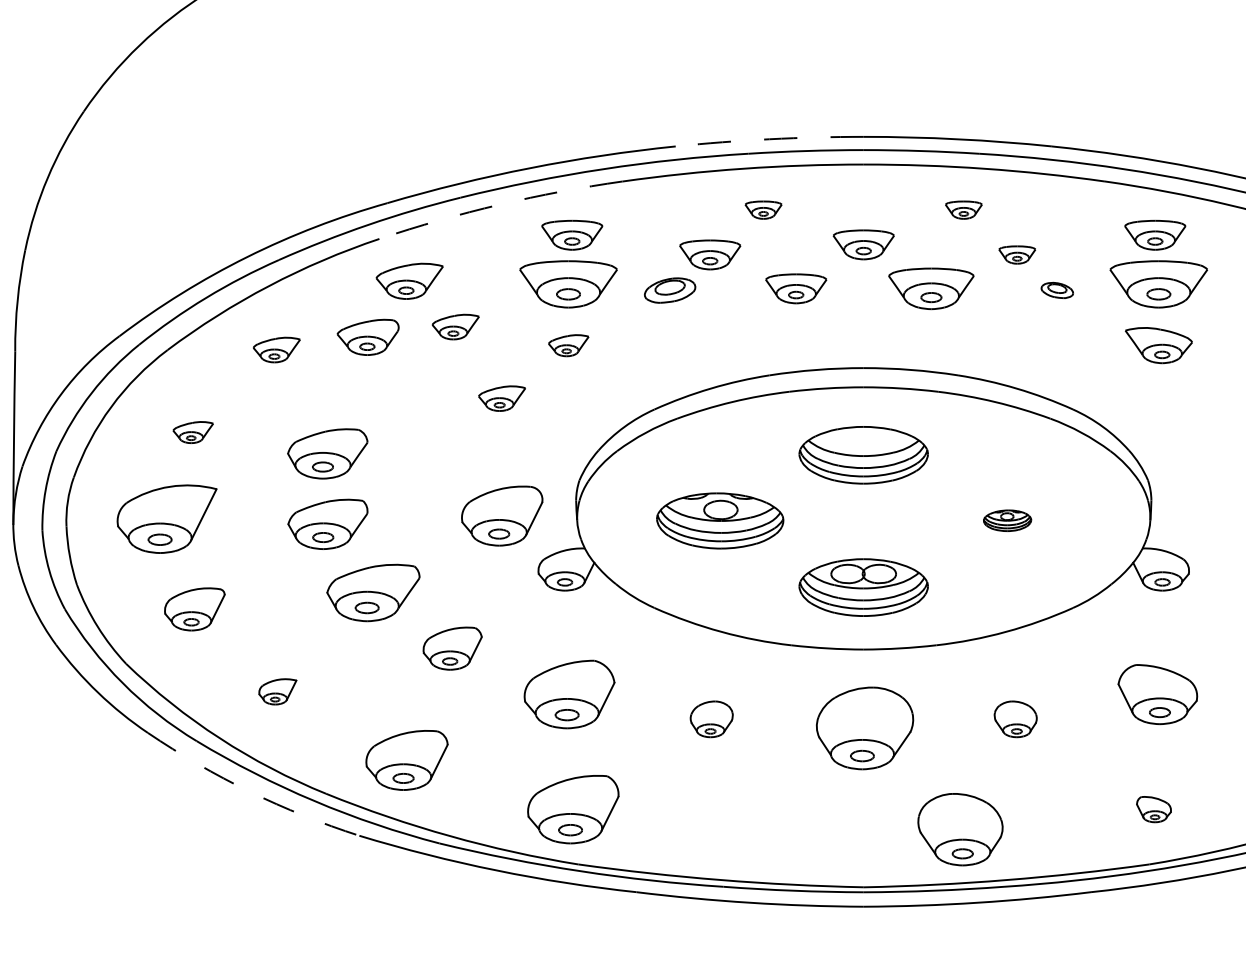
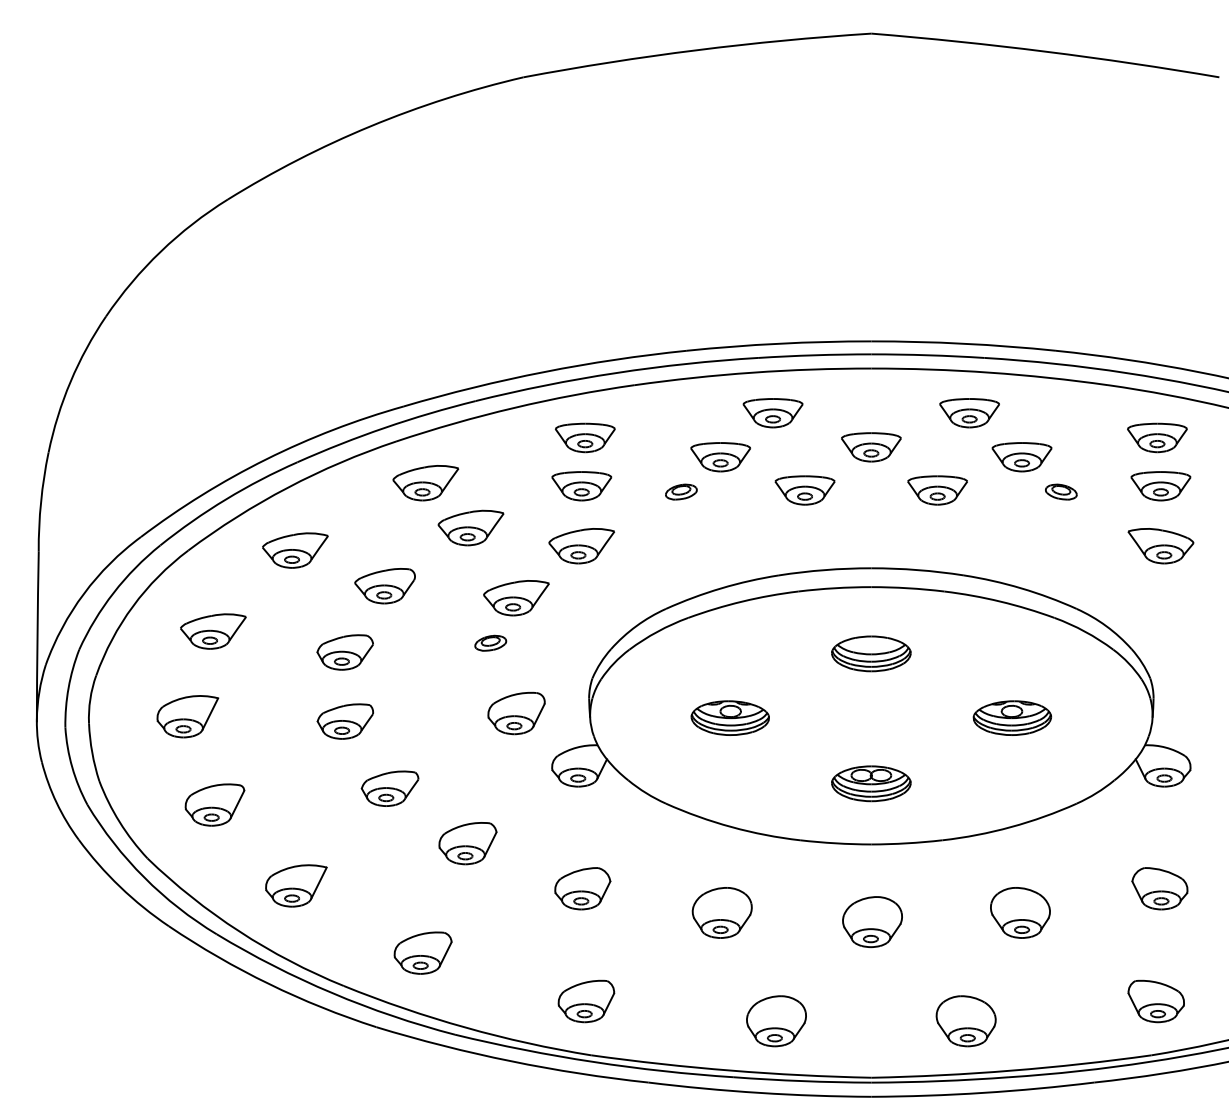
arc: (769, 139) -> (778, 343), dashed -> solid
arc: (500, 204) -> (514, 407), dashed -> solid
part: (763, 210) -> (772, 413), size x1.67
part: (963, 210) -> (969, 413), size x1.67
part: (1016, 255) -> (1021, 457), size x1.67
part: (568, 284) -> (581, 486), size x0.62
part: (1158, 284) -> (1160, 486), size x0.62
part: (931, 288) -> (937, 490), size x0.71
part: (670, 289) -> (681, 491), size x0.62
part: (455, 326) -> (470, 527), size x1.43
part: (367, 337) -> (384, 586), moved
part: (568, 345) -> (581, 546), size x1.67
part: (276, 349) -> (295, 550), size x1.43
part: (502, 398) -> (516, 598), size x1.43
part: (193, 432) -> (213, 631), size x1.67
part: (475, 443) -> (490, 642), added
part: (326, 453) -> (344, 652), size x0.71
part: (863, 454) -> (871, 653), size x0.62
part: (502, 516) -> (516, 713), size x0.71
part: (166, 519) -> (187, 716), size x0.62
part: (719, 520) -> (729, 717), size x0.62
part: (1007, 520) -> (1012, 717), size x1.67
part: (326, 524) -> (344, 721), size x0.71
part: (863, 587) -> (871, 783), size x0.62
part: (372, 592) -> (389, 788), size x0.62
part: (277, 691) -> (296, 885), size x1.67
part: (569, 694) -> (582, 888), size x0.62
part: (1157, 694) -> (1159, 888), size x0.71
part: (711, 718) -> (721, 912), size x1.43
part: (1015, 718) -> (1020, 912), size x1.43
part: (864, 729) -> (872, 922), size x0.62
part: (406, 759) -> (422, 952), size x0.71
arc: (250, 792) -> (269, 984), dashed -> solid
part: (573, 809) -> (586, 1001), size x0.62
part: (1153, 809) -> (1155, 1001), size x1.67
part: (767, 829) -> (776, 1021), added
part: (959, 829) -> (965, 1021), size x0.71

